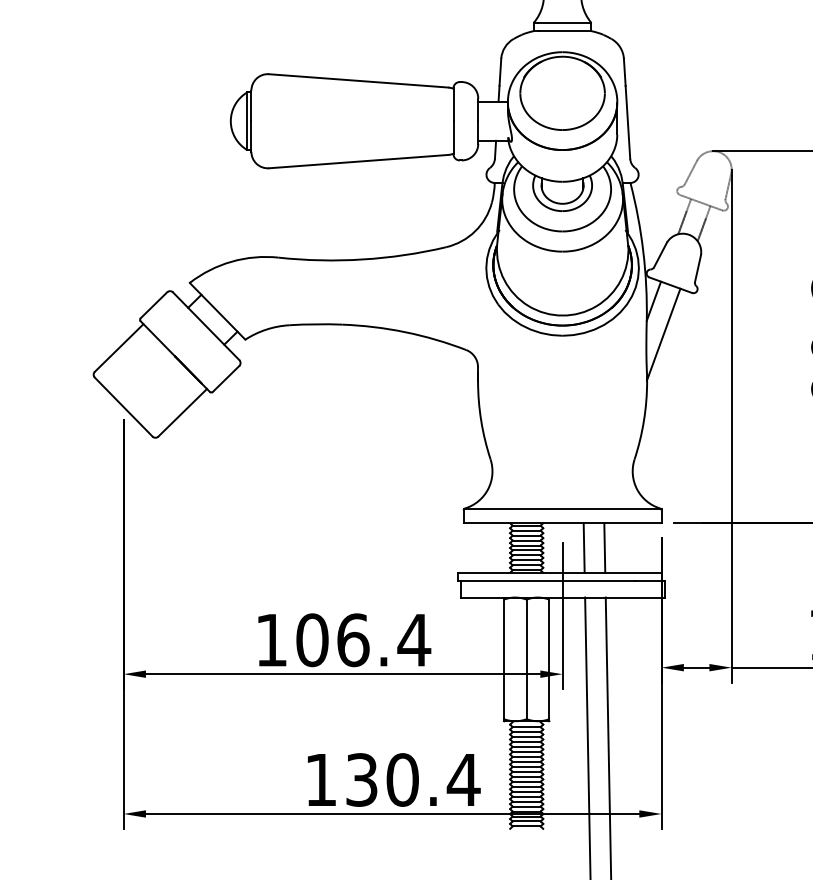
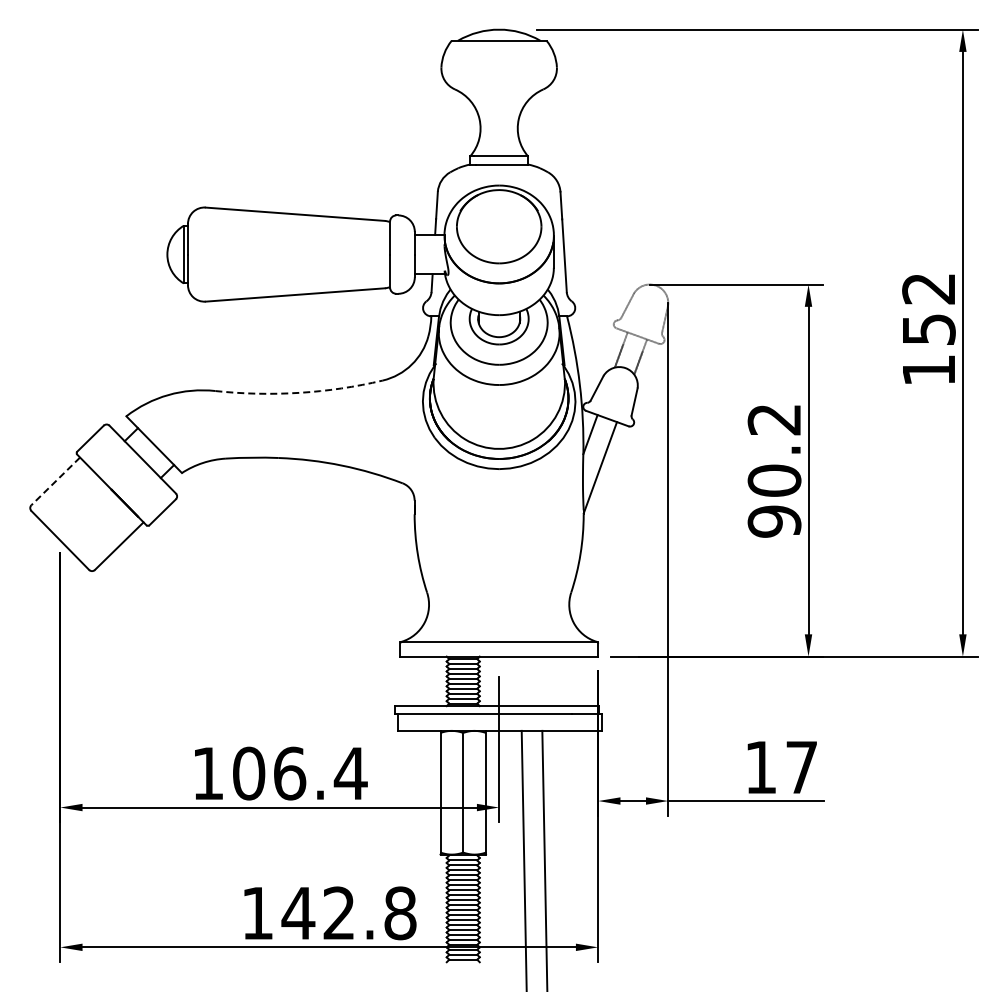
arc: (362, 259) -> (299, 392), solid -> dashed
line: (118, 348) -> (55, 481), solid -> dashed
line: (583, 548) -> (520, 681), removed
line: (603, 548) -> (540, 681), removed
text: (412, 780) -> (349, 913), 130.4 -> 142.8

